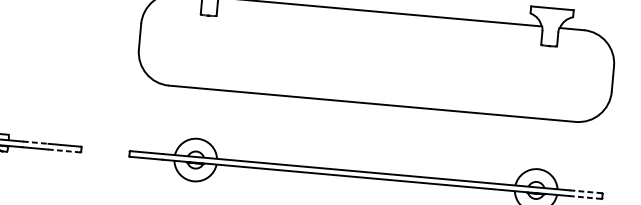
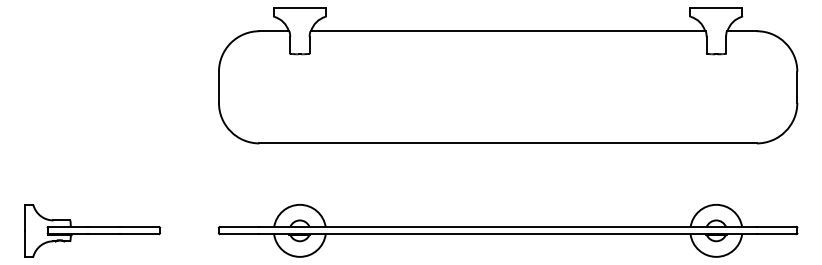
line: (35, 142) -> (103, 227), dashed -> solid
line: (64, 151) -> (139, 234), dashed -> solid
line: (585, 192) -> (776, 227), dashed -> solid
line: (585, 197) -> (776, 234), dashed -> solid

